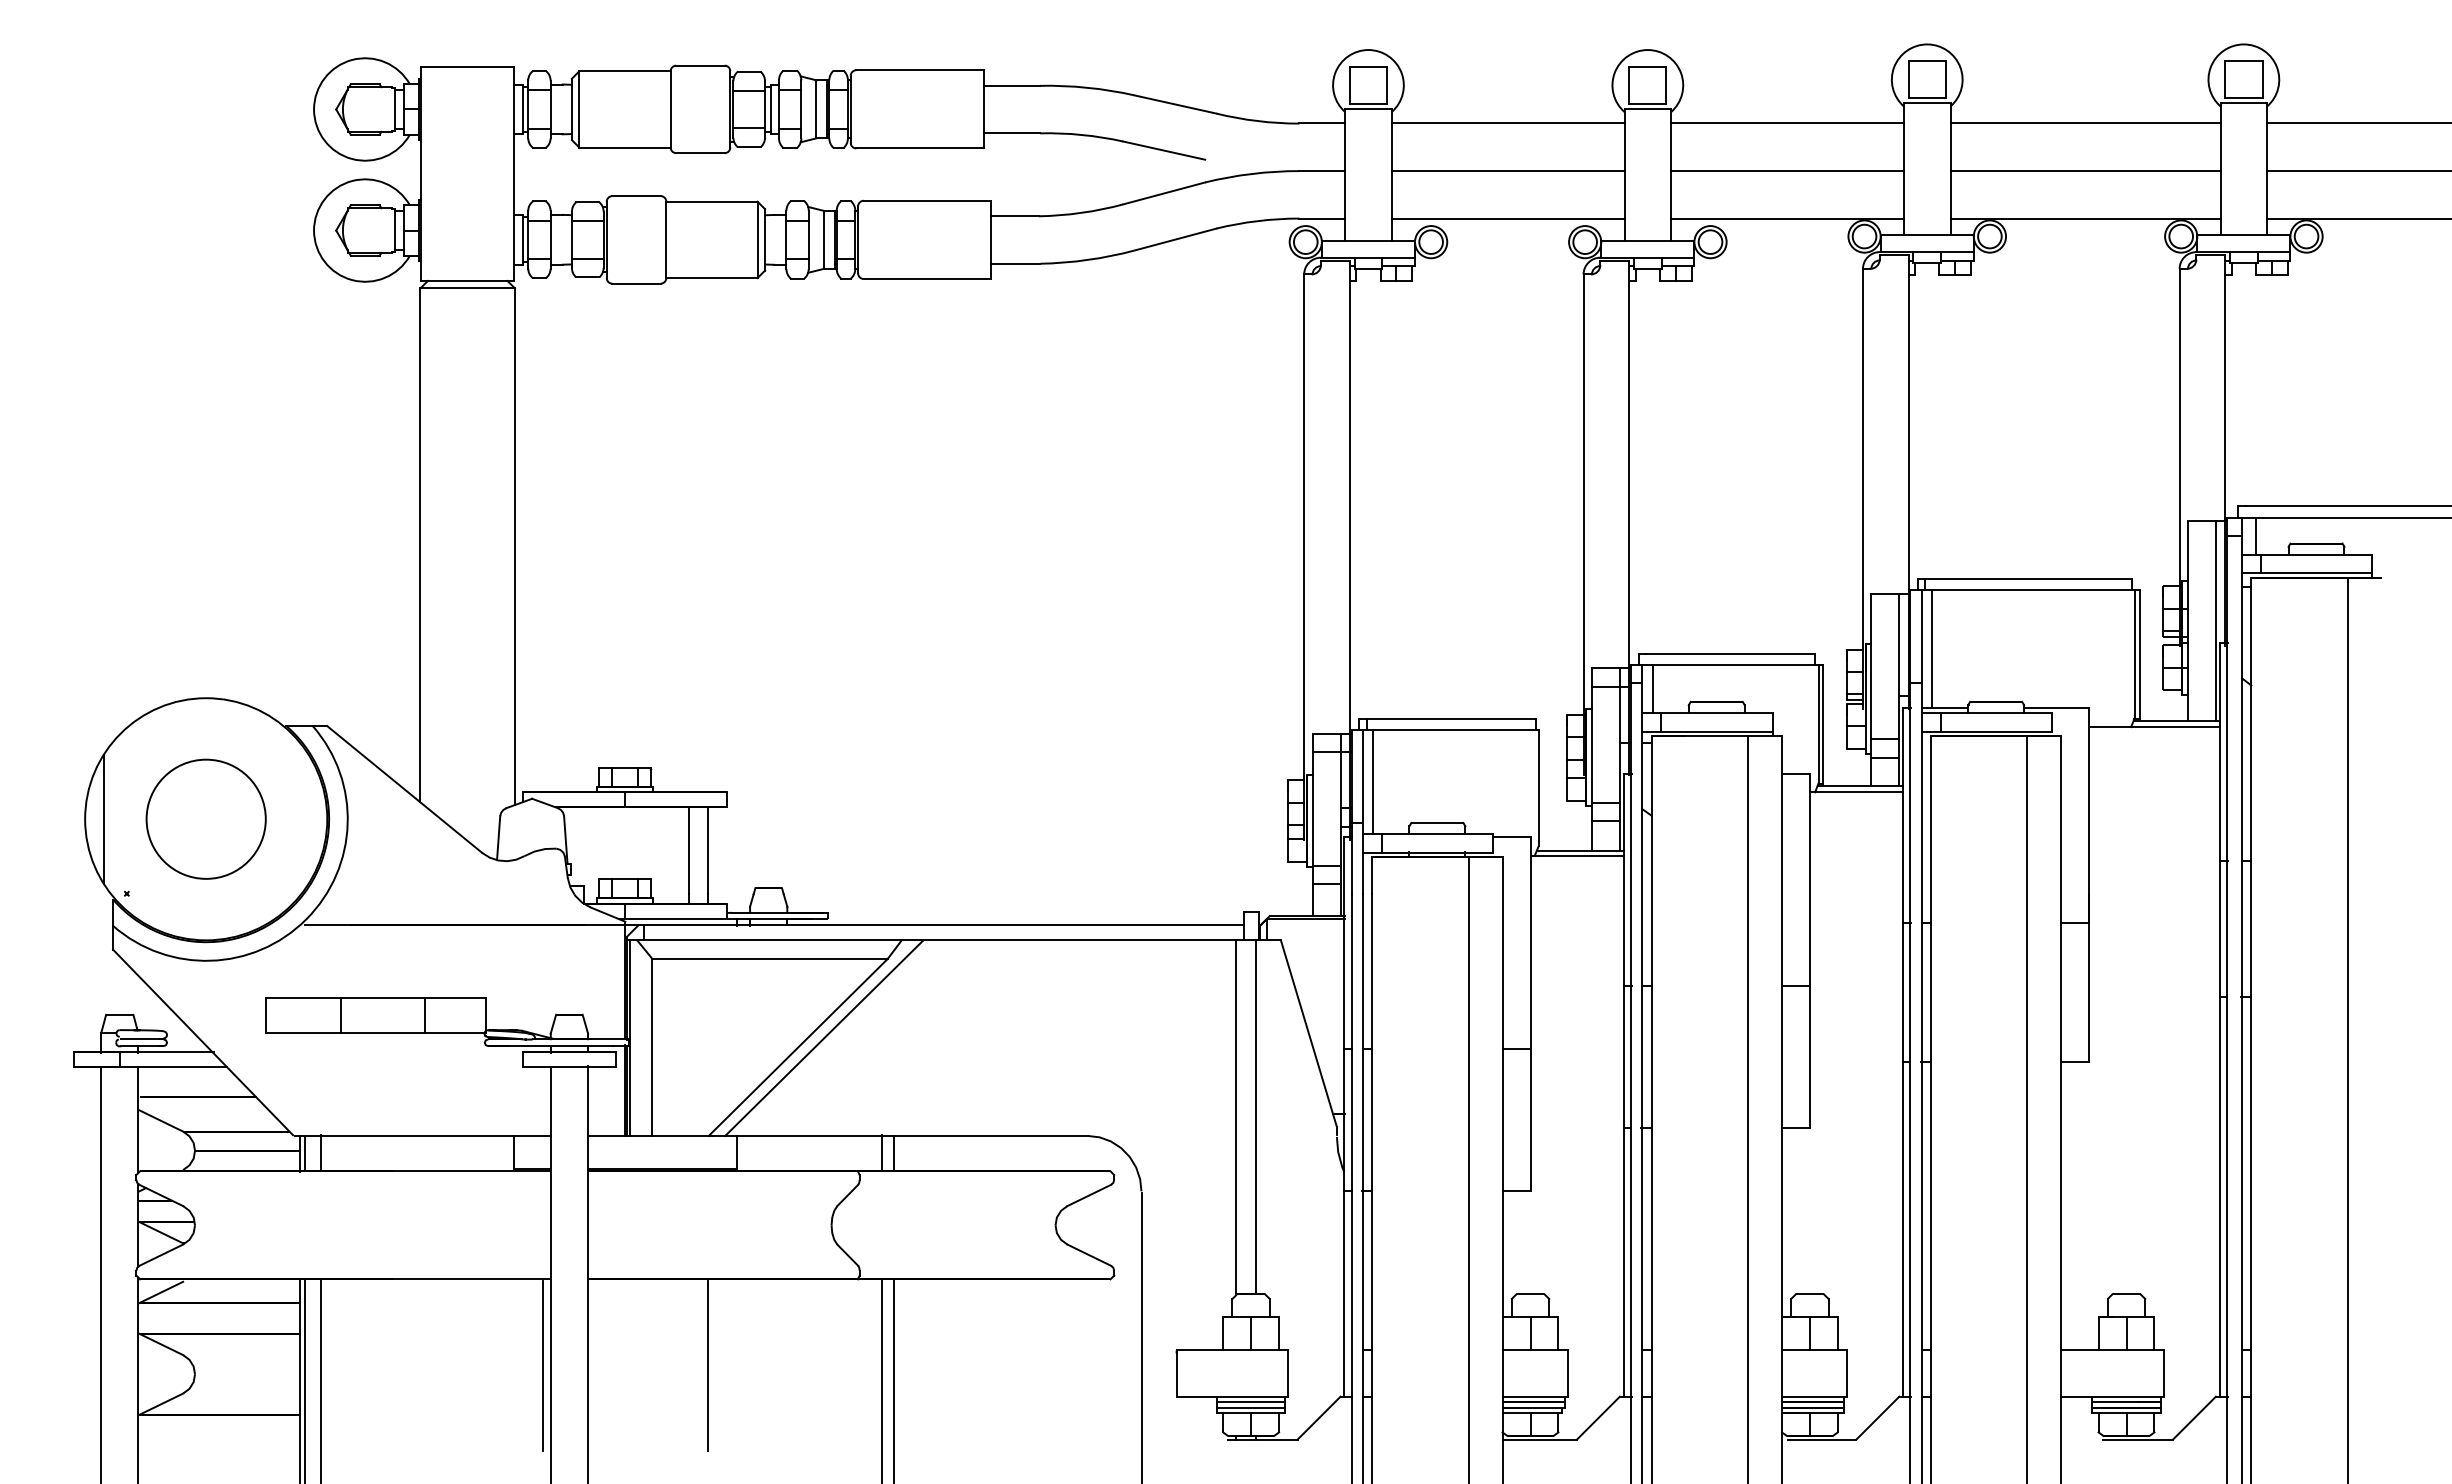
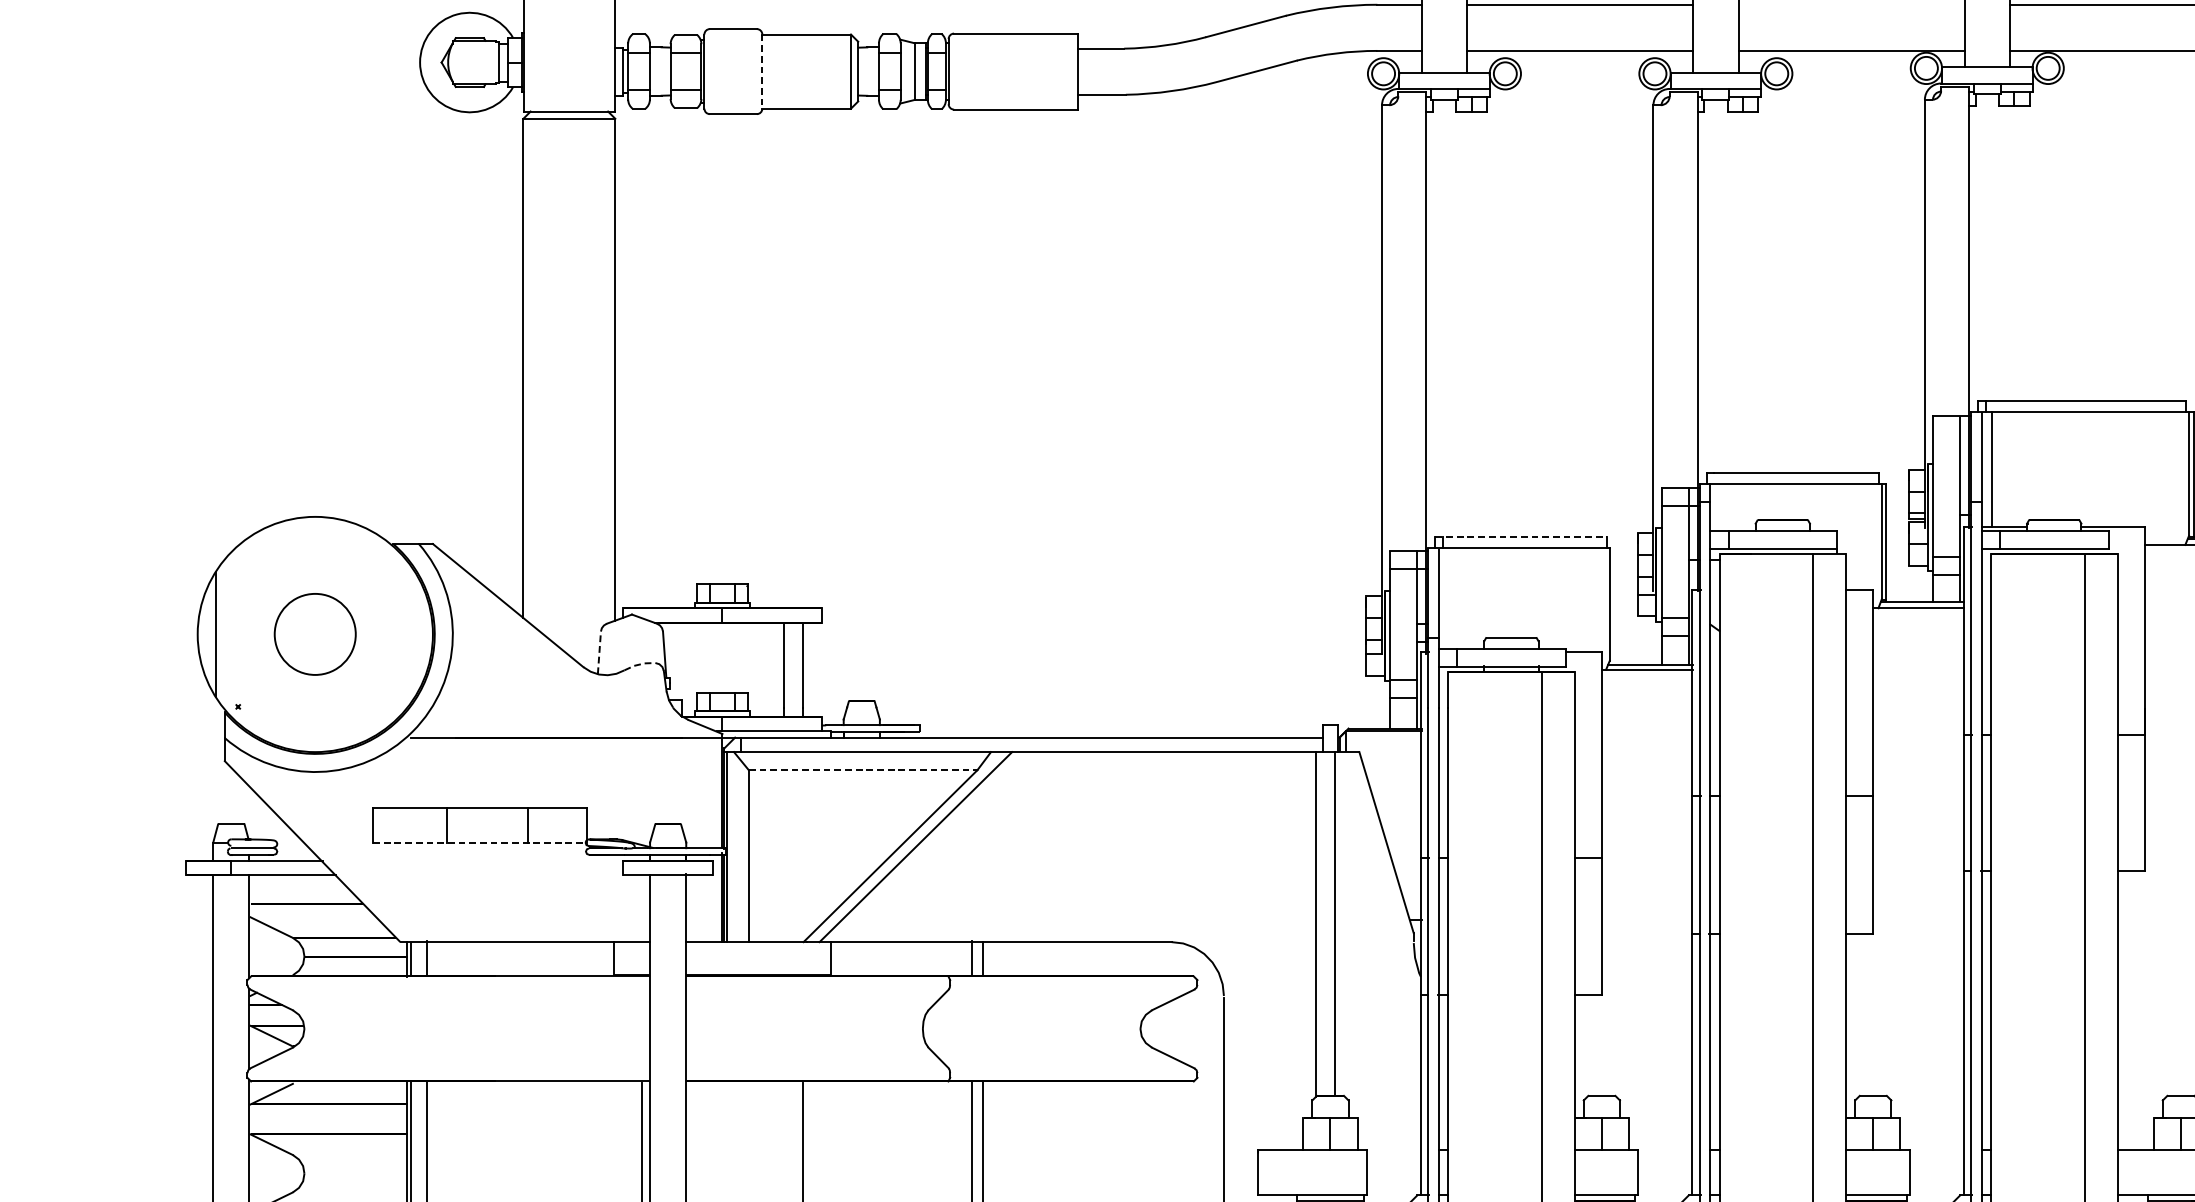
line: (1787, 171) -> (1851, 5), removed
line: (666, 240) -> (762, 72), solid -> dashed
line: (1652, 688) -> (1720, 507), removed
line: (1448, 718) -> (1522, 536), solid -> dashed
line: (1373, 781) -> (1449, 597), removed
circle: (205, 818) -> (314, 633), size x0.7
line: (498, 838) -> (599, 653), solid -> dashed
line: (539, 850) -> (639, 664), solid -> dashed
line: (770, 958) -> (863, 769), solid -> dashed
line: (375, 1033) -> (479, 842), solid -> dashed

